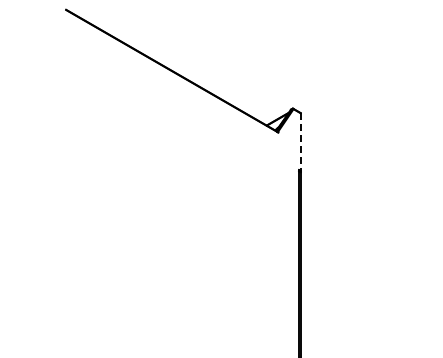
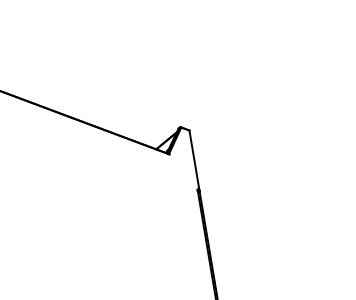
line: (300, 142) -> (194, 160), dashed -> solid

